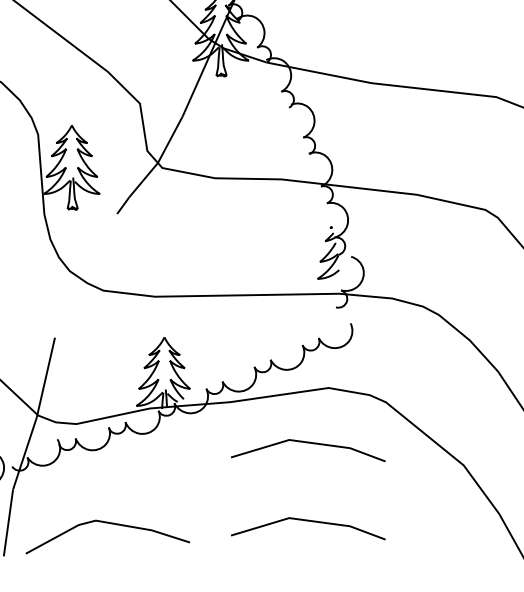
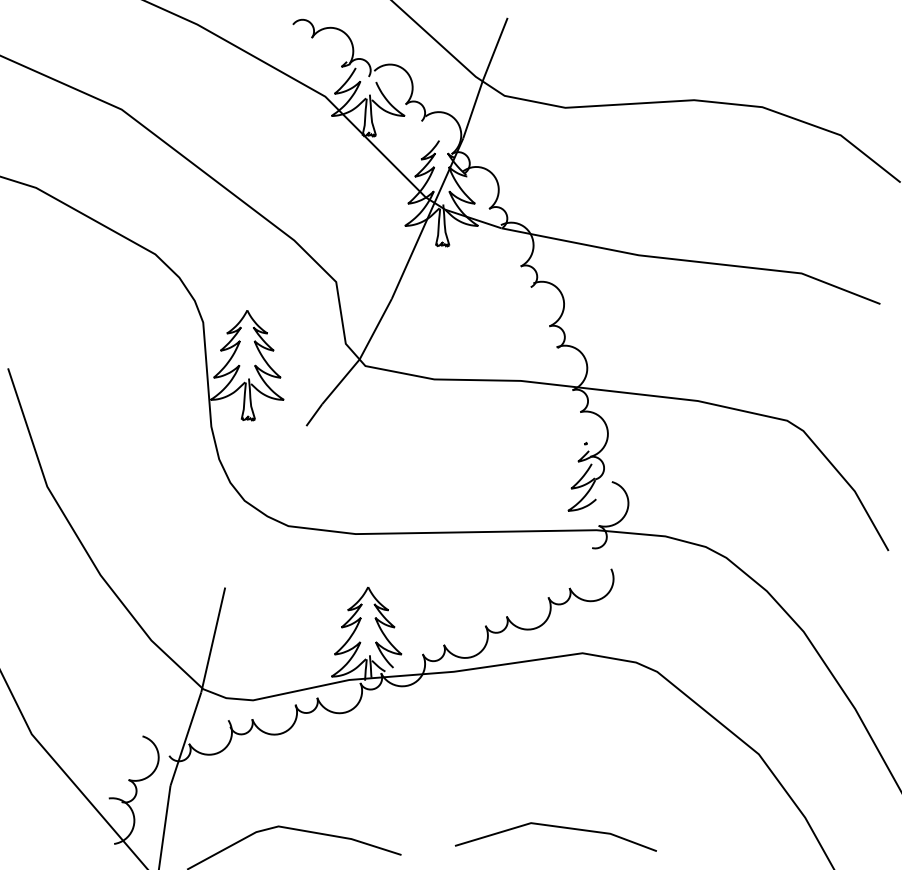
line: (307, 443) -> (555, 725), removed

